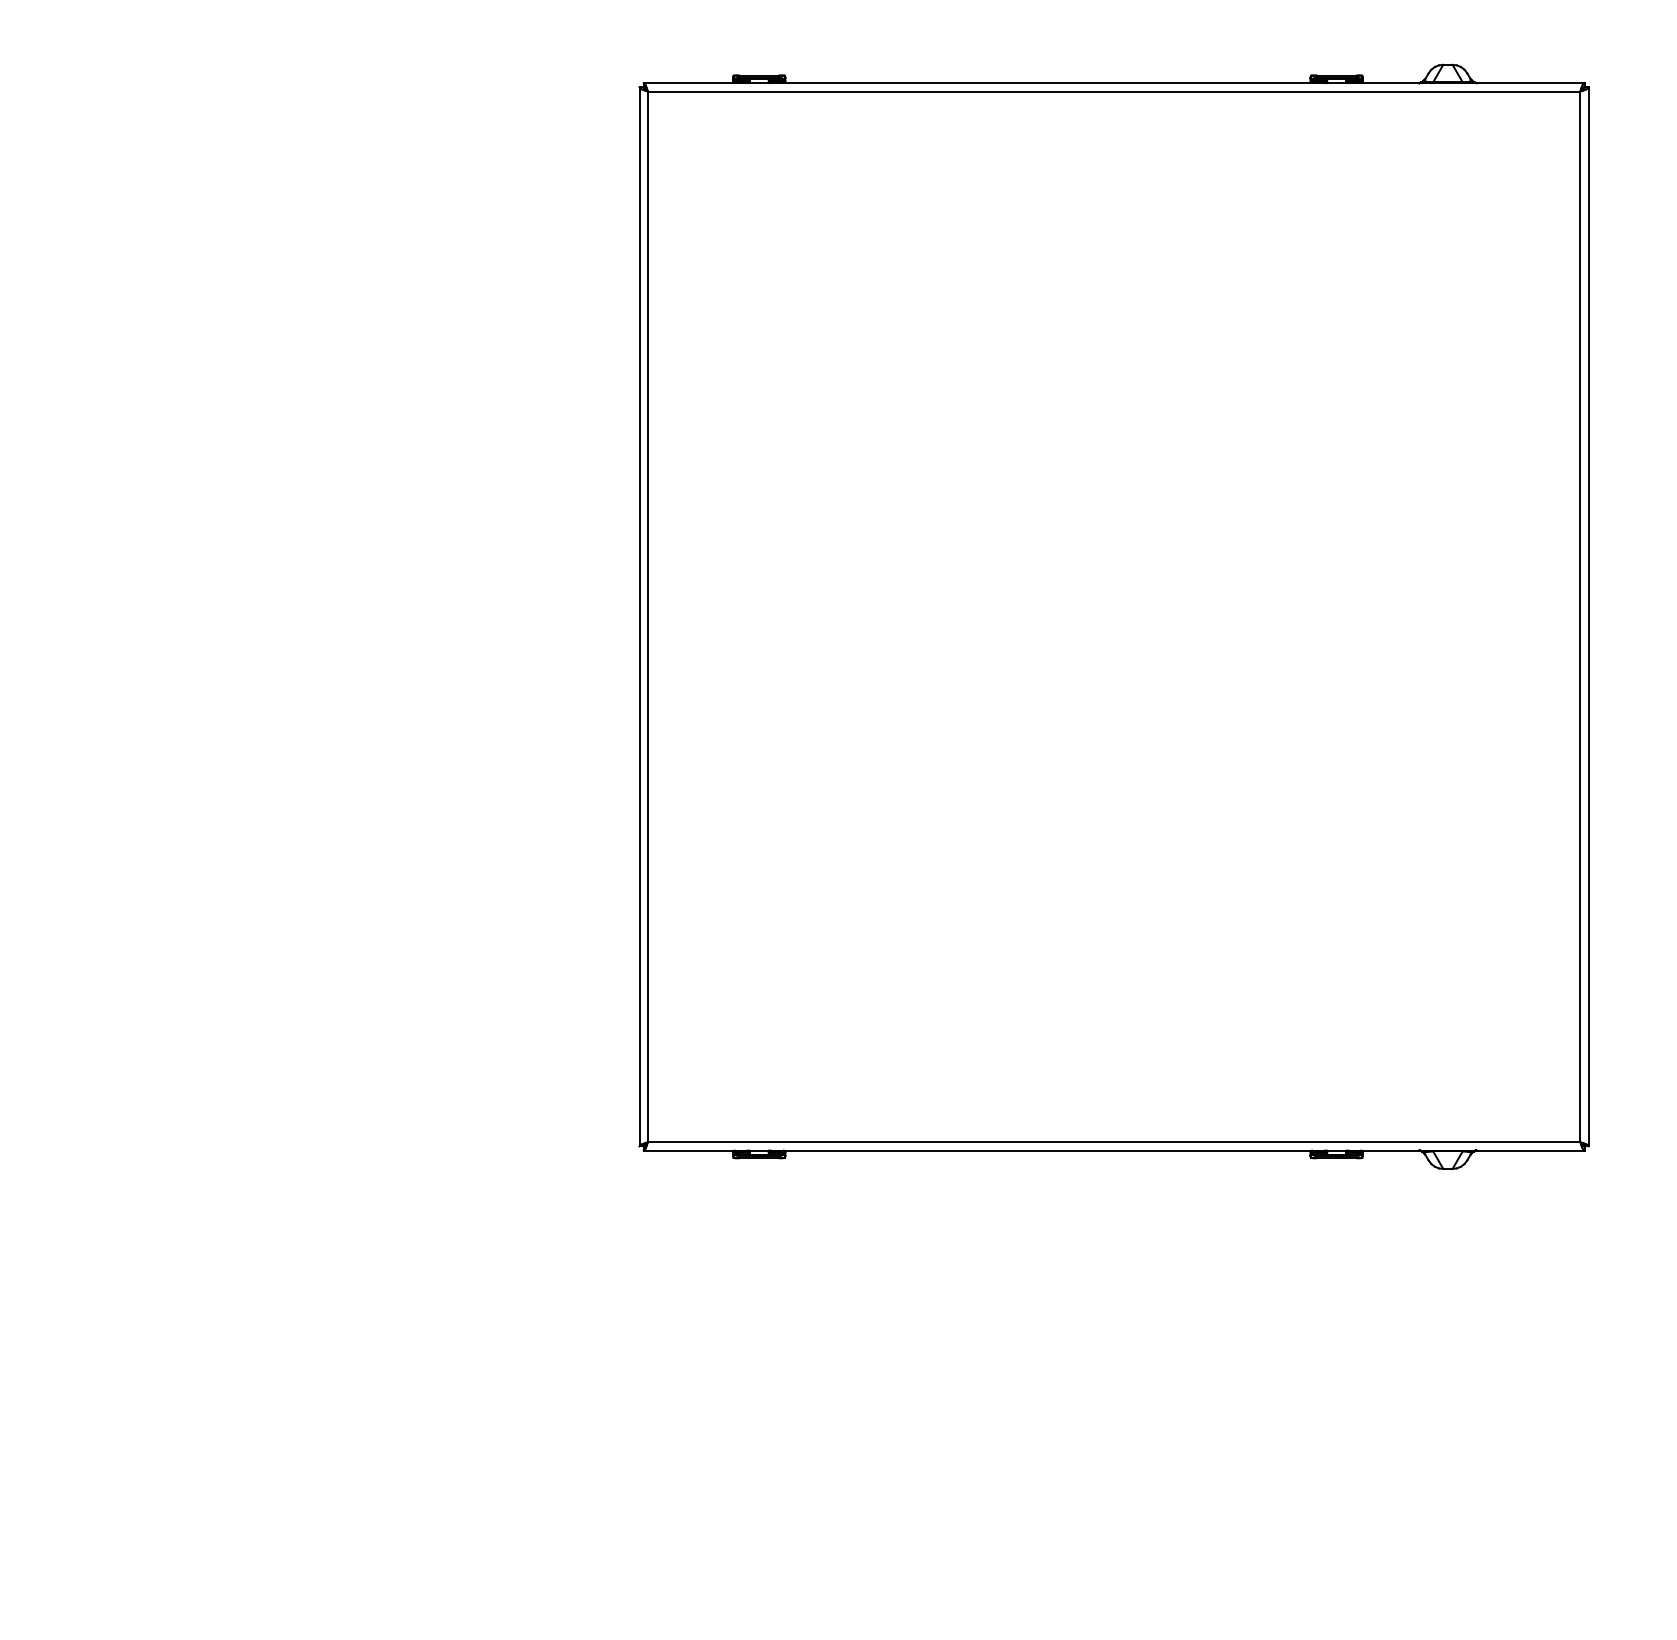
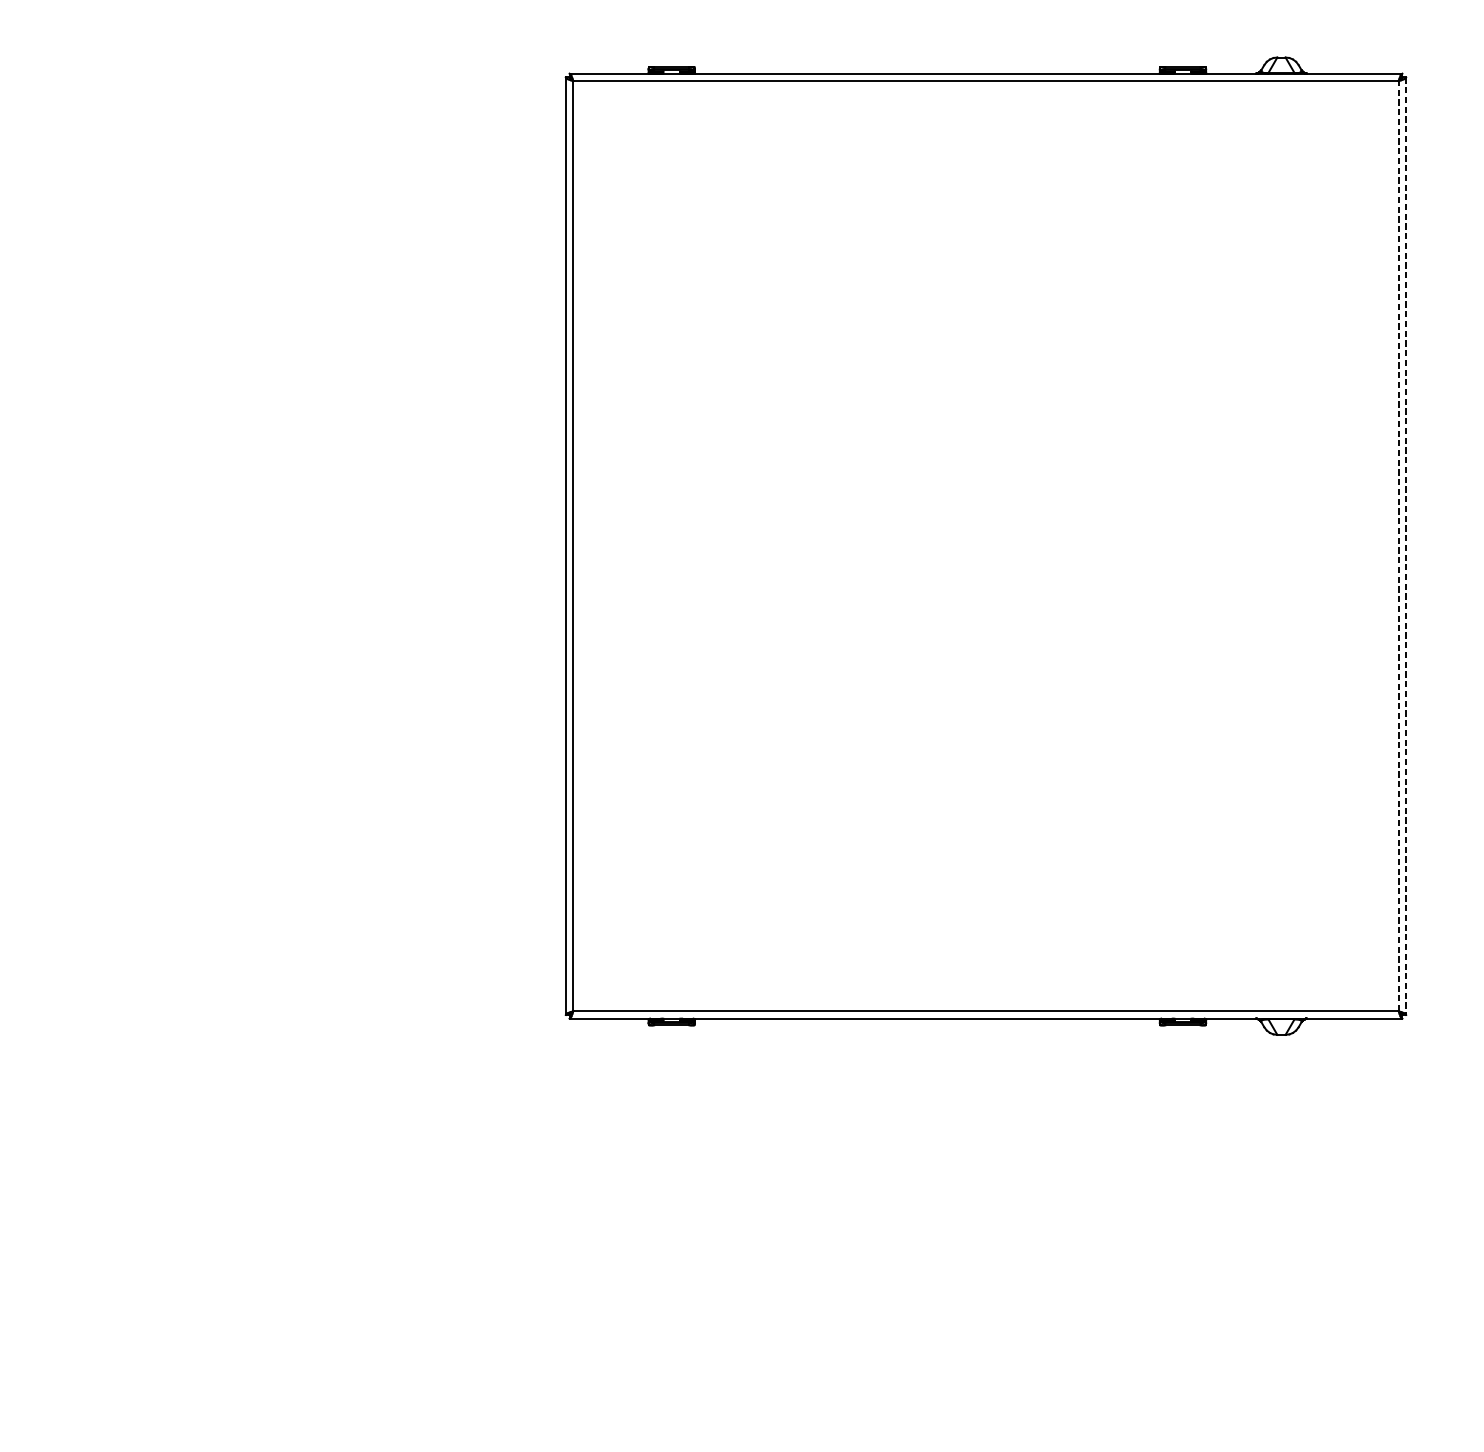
line: (1580, 616) -> (1398, 545), solid -> dashed
line: (1588, 616) -> (1405, 545), solid -> dashed

